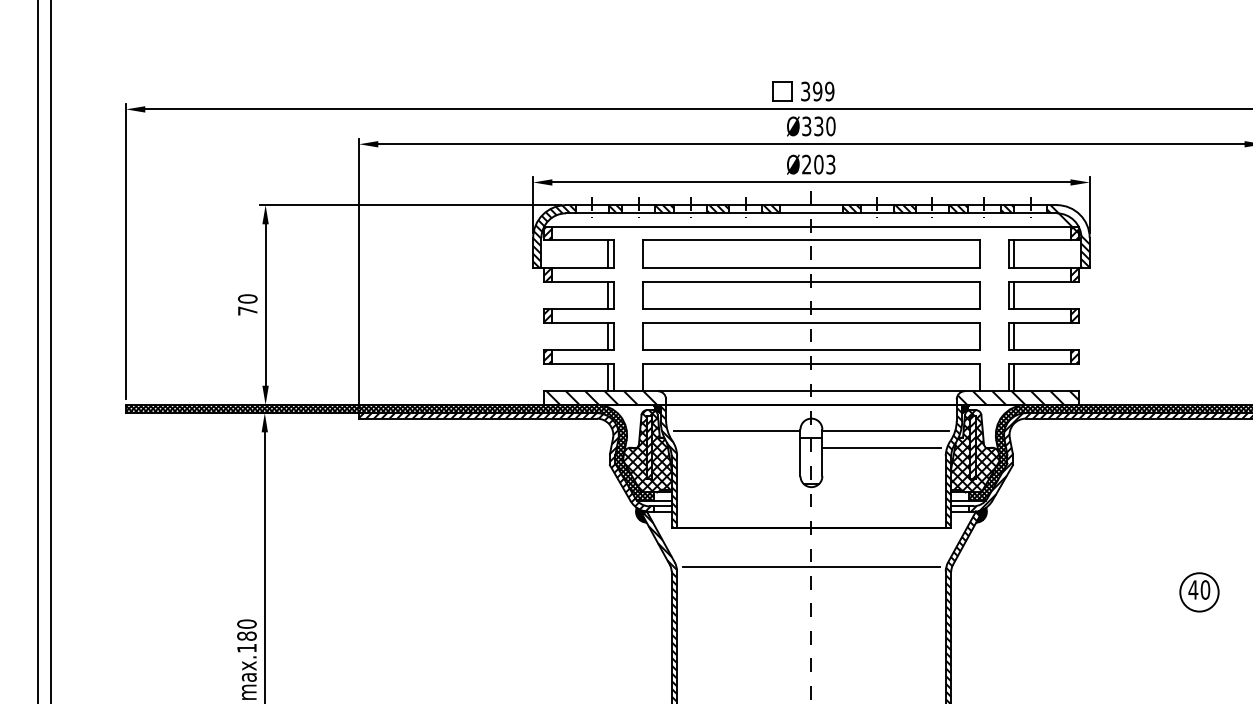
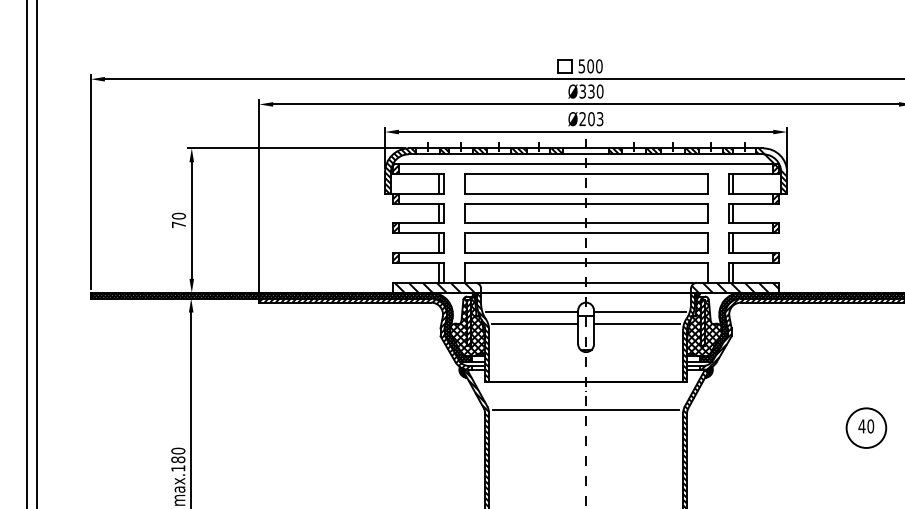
text: (817, 91) -> (590, 66), 399 -> 500
line: (740, 448) -> (534, 324), added
circle: (1199, 591) -> (866, 427), size x1.43

